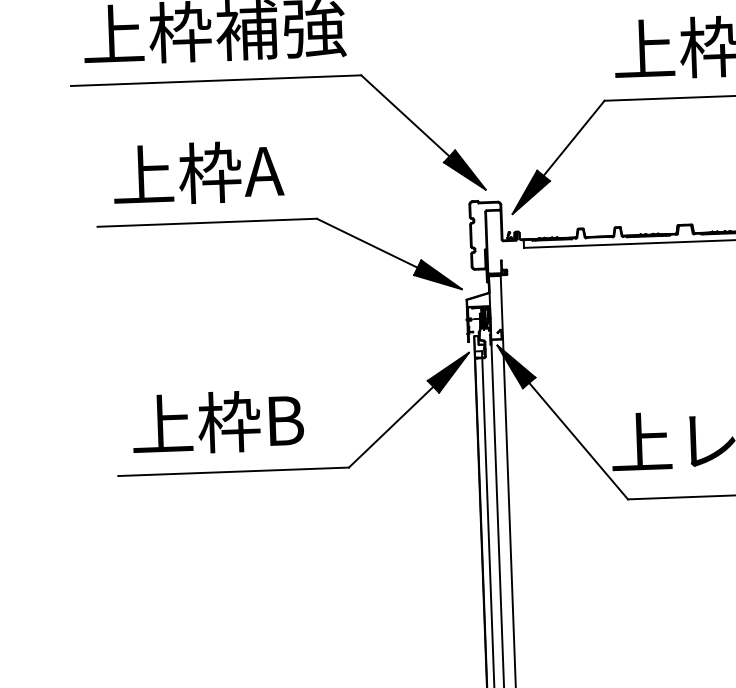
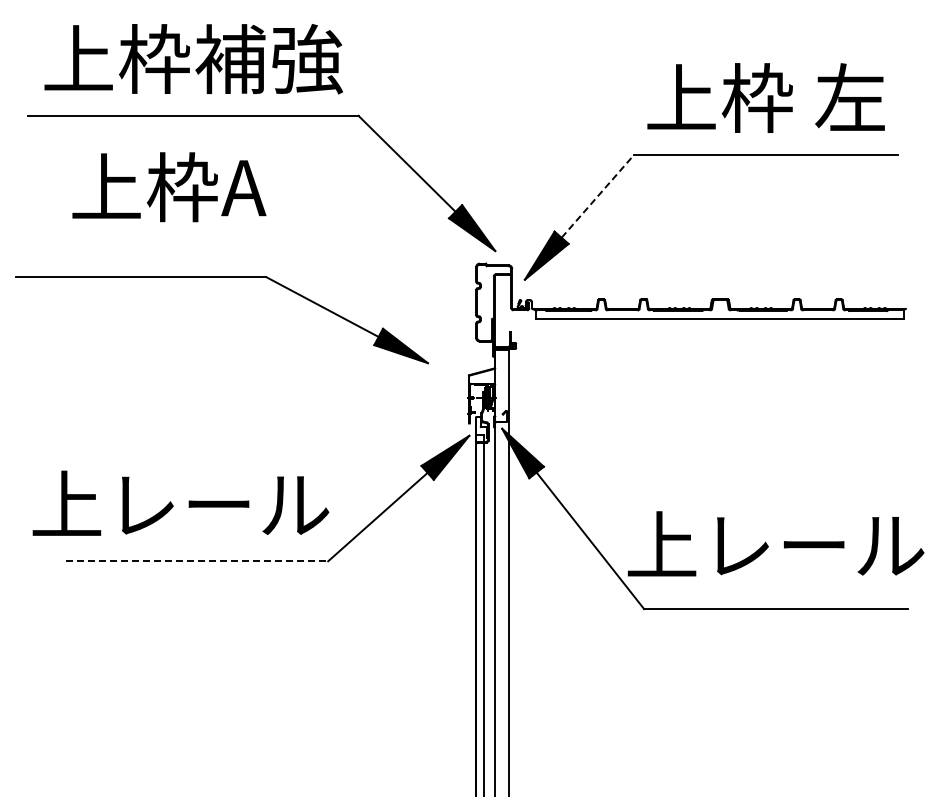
line: (574, 137) -> (598, 195), solid -> dashed
text: (198, 173) -> (169, 187), moved
part: (277, 220) -> (221, 277), moved
text: (217, 422) -> (180, 504), 上枠B -> 上レール
line: (234, 471) -> (197, 561), solid -> dashed

